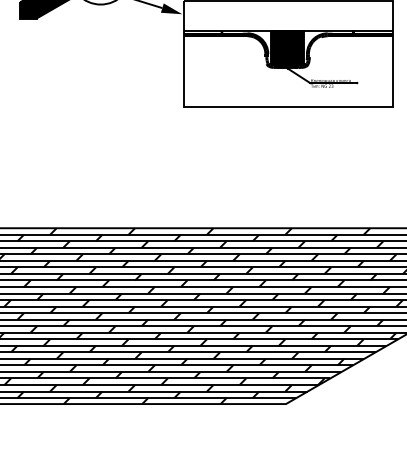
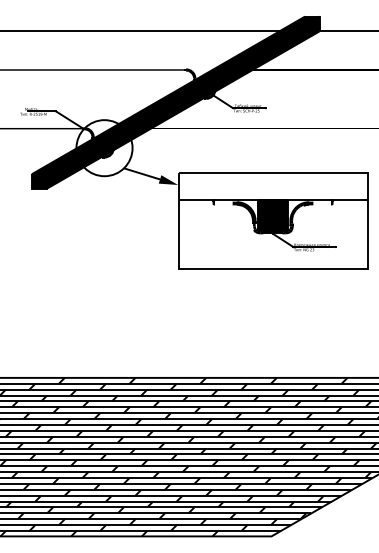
fill: (212, 34) -> (205, 203), removed
fill: (362, 34) -> (340, 203), removed

